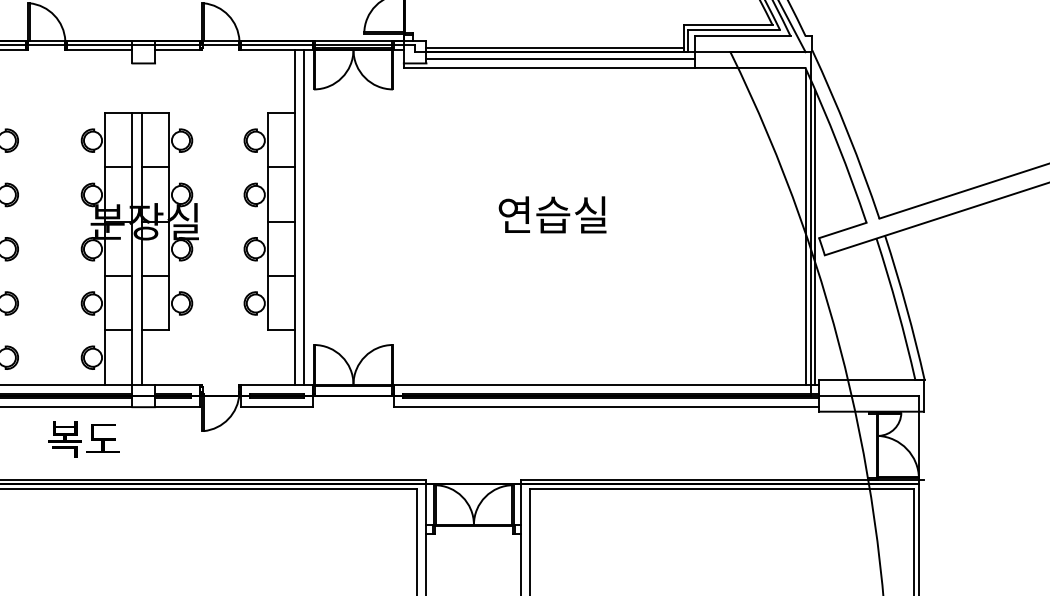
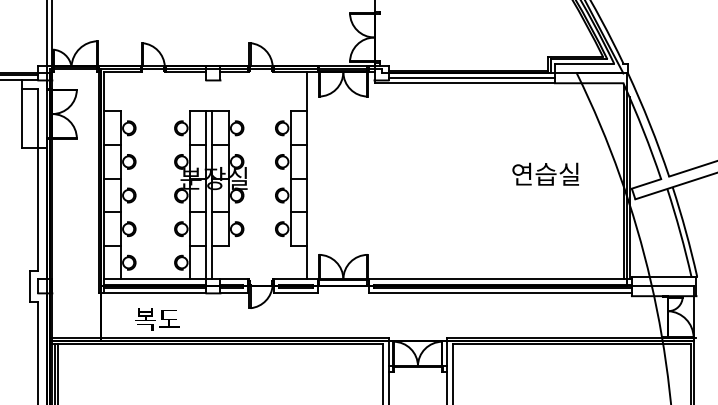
text: (552, 213) -> (545, 173), moved
line: (303, 216) -> (312, 175), removed
text: (84, 439) -> (157, 319), moved

